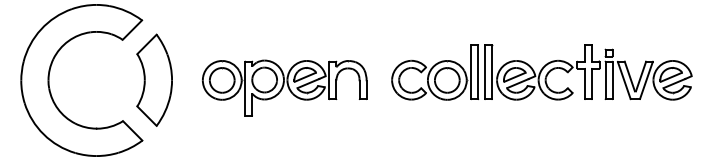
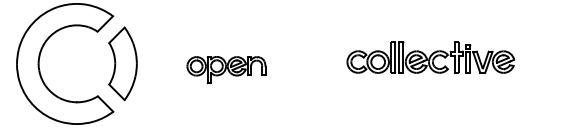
part: (541, 72) -> (430, 57), size x0.7
part: (284, 87) -> (226, 69), size x0.6

